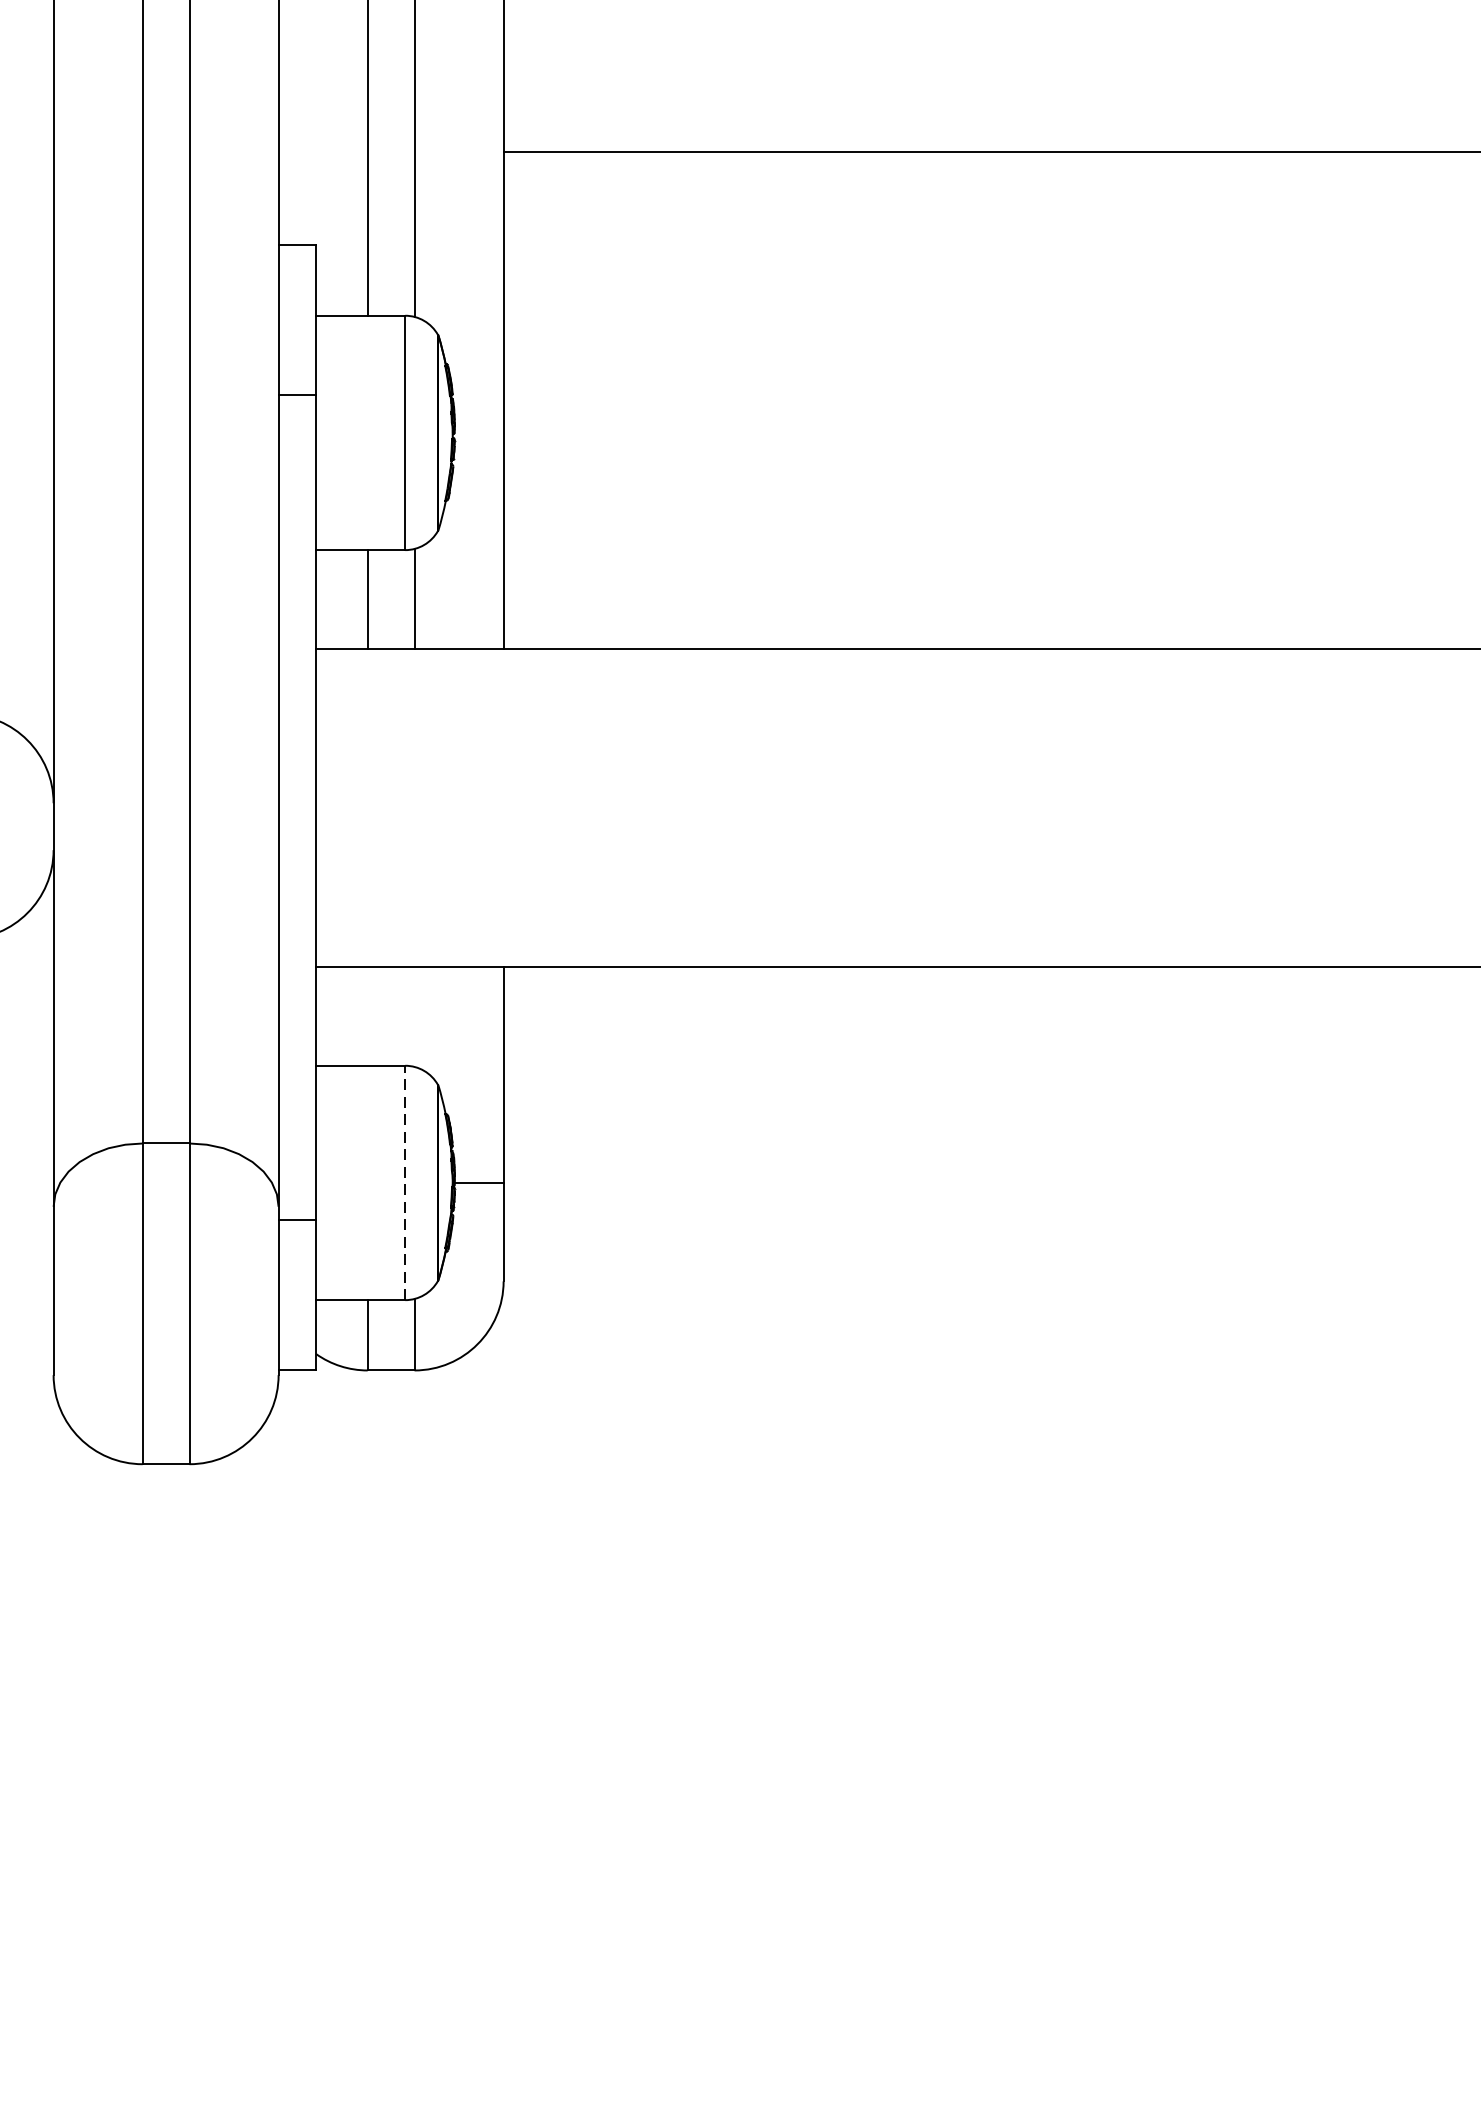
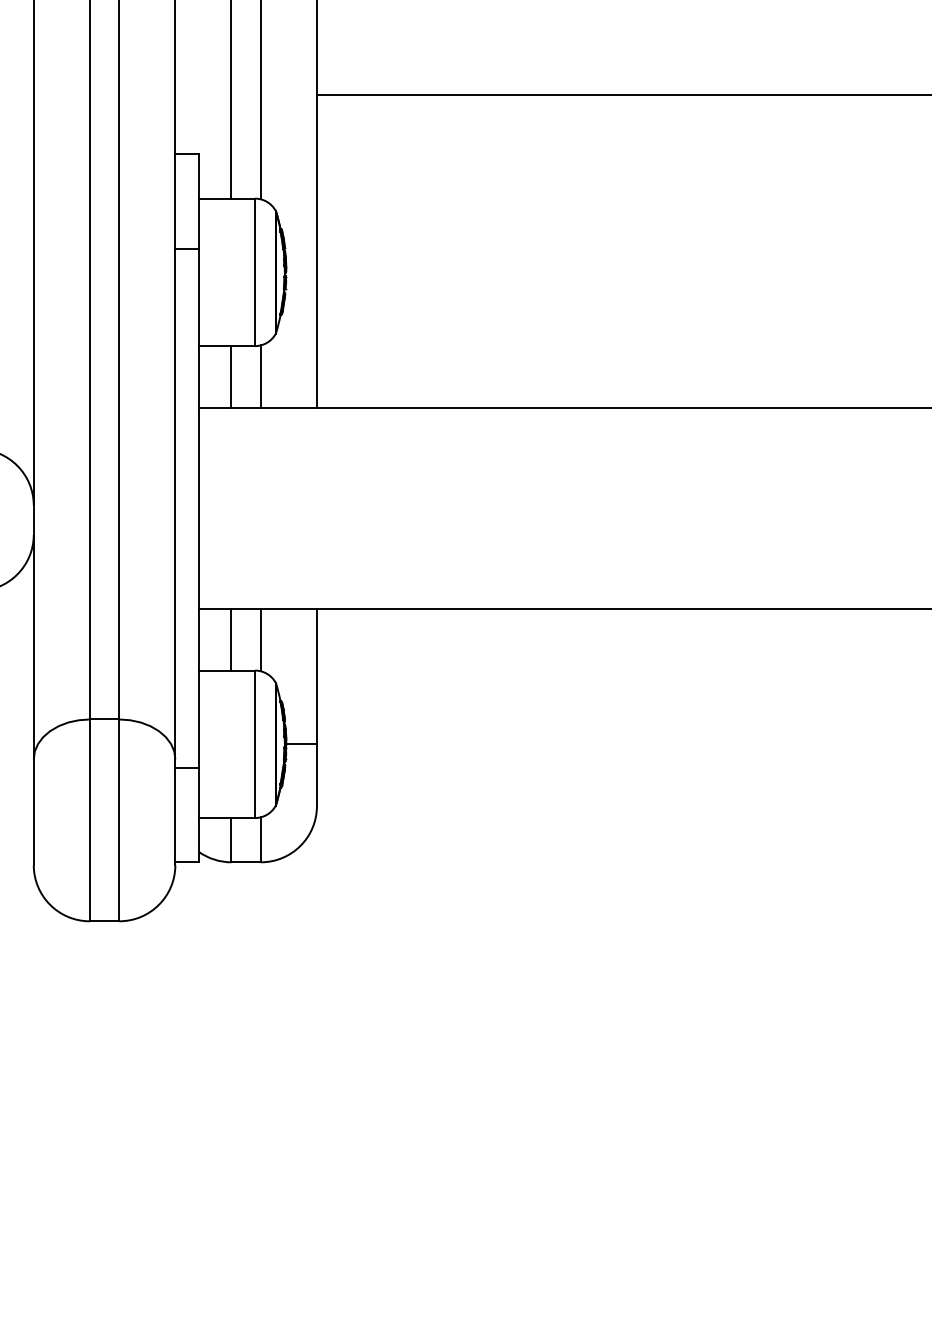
line: (367, 1016) -> (231, 639), added
line: (413, 1016) -> (260, 639), added
line: (405, 1183) -> (255, 744), dashed -> solid

